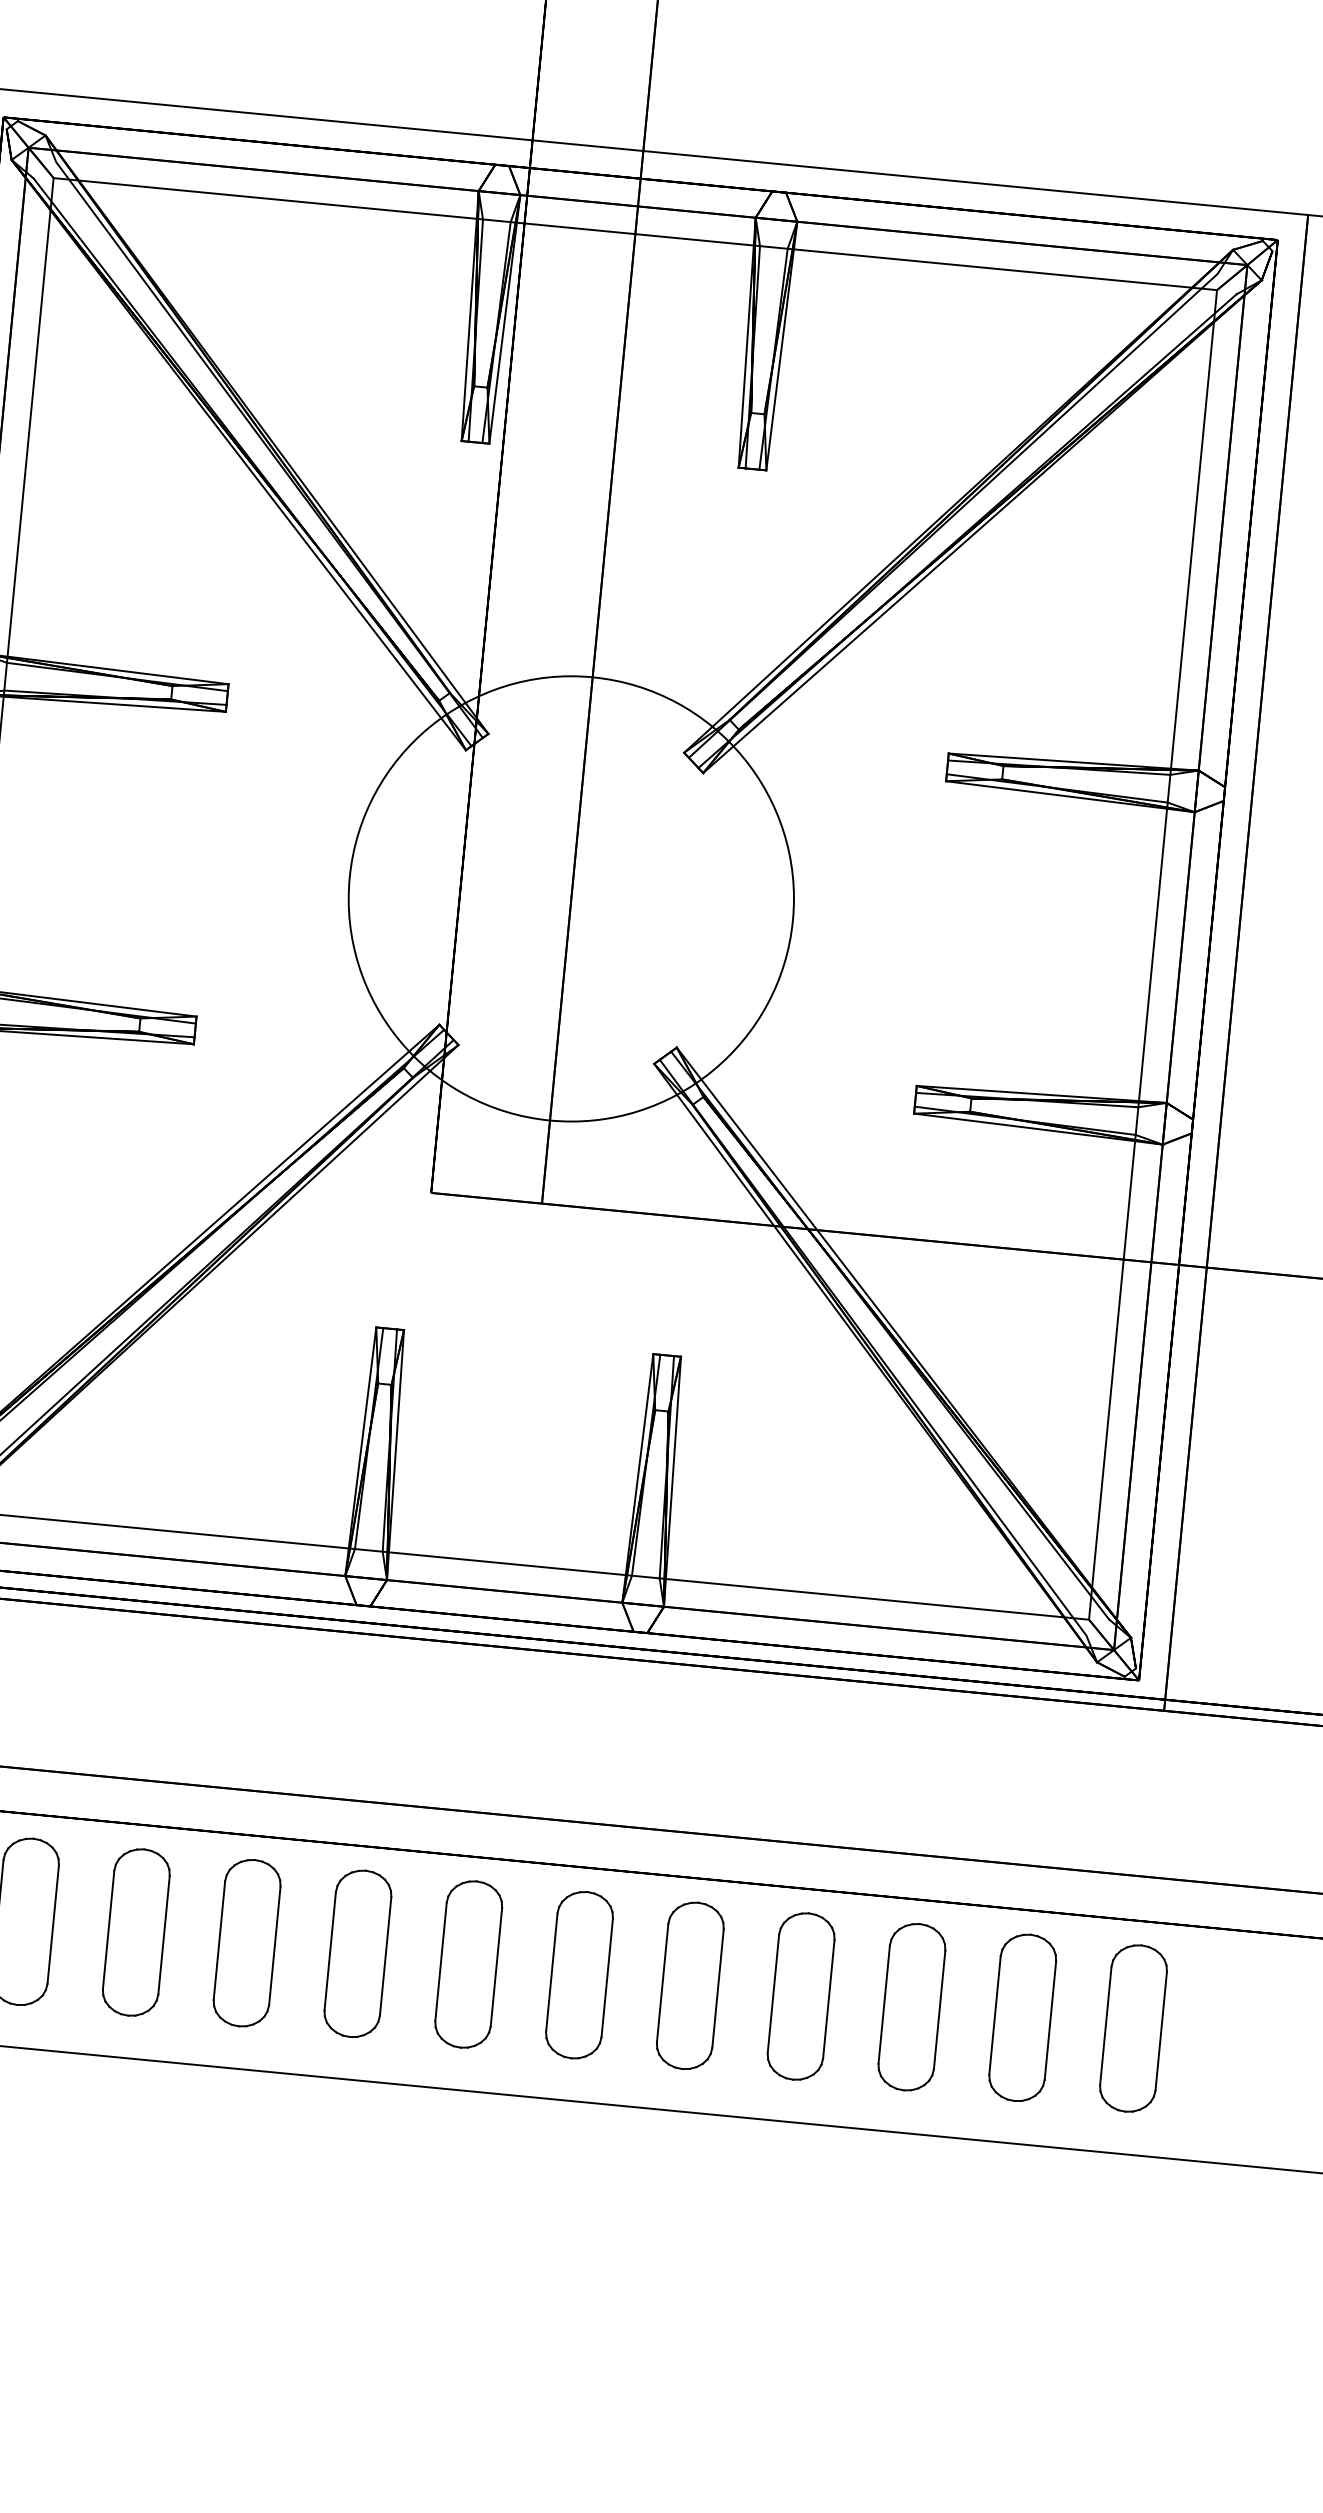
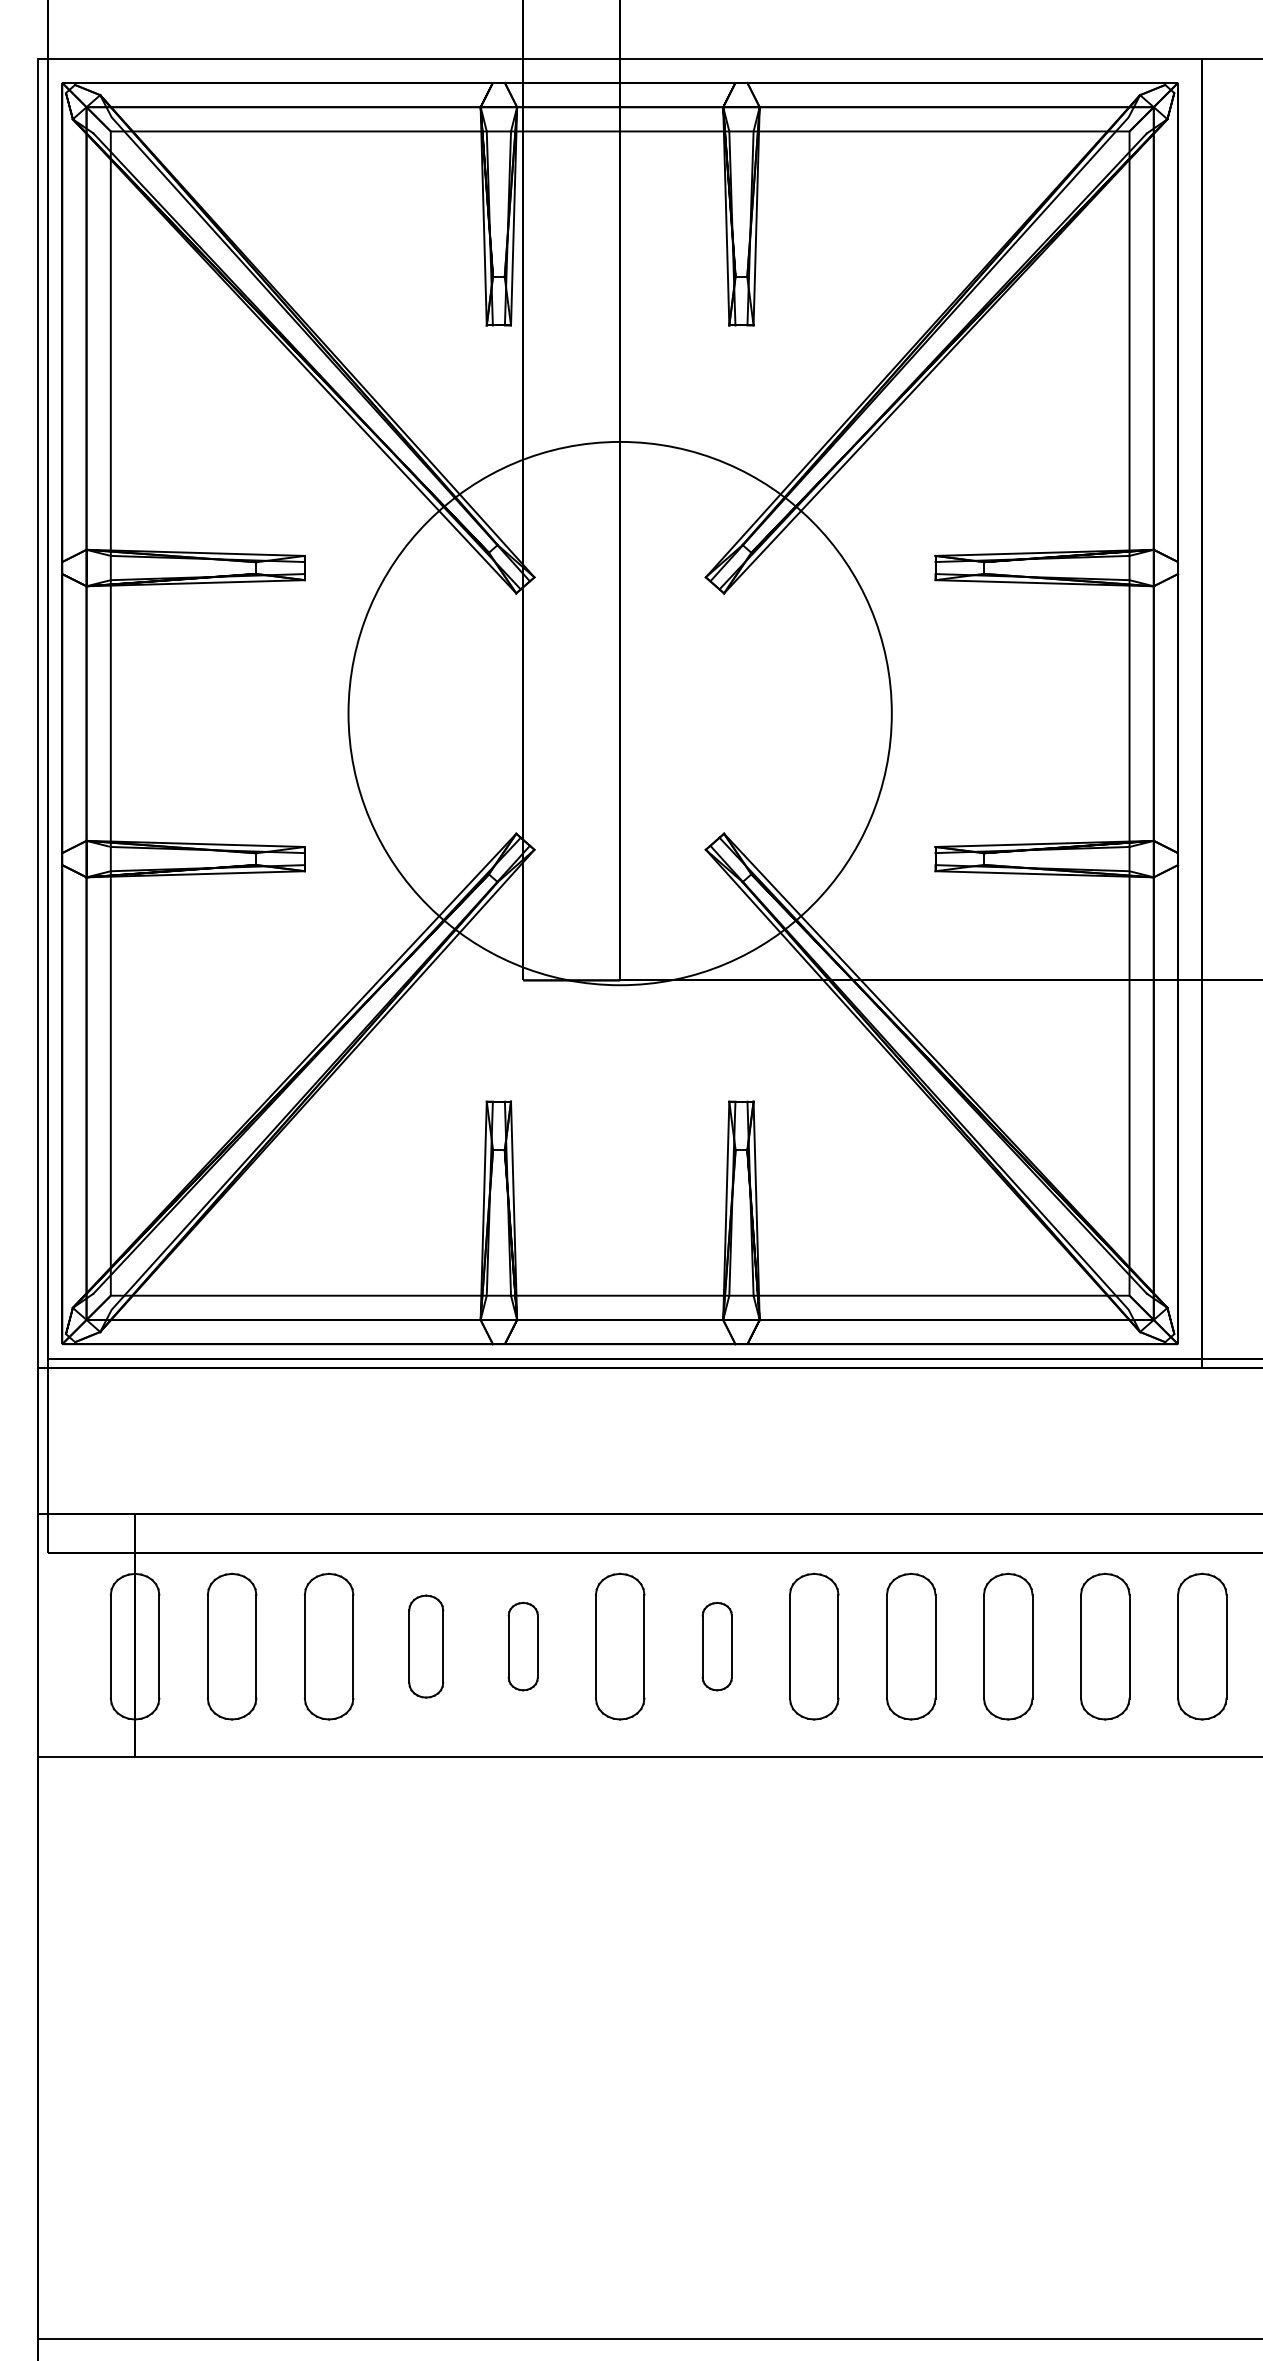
circle: (571, 898) -> (620, 713), size x1.4
part: (247, 1943) -> (426, 1646), size x0.7
part: (358, 1953) -> (523, 1646), size x0.6
part: (579, 1975) -> (717, 1646), size x0.6

